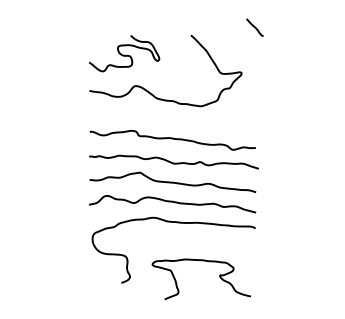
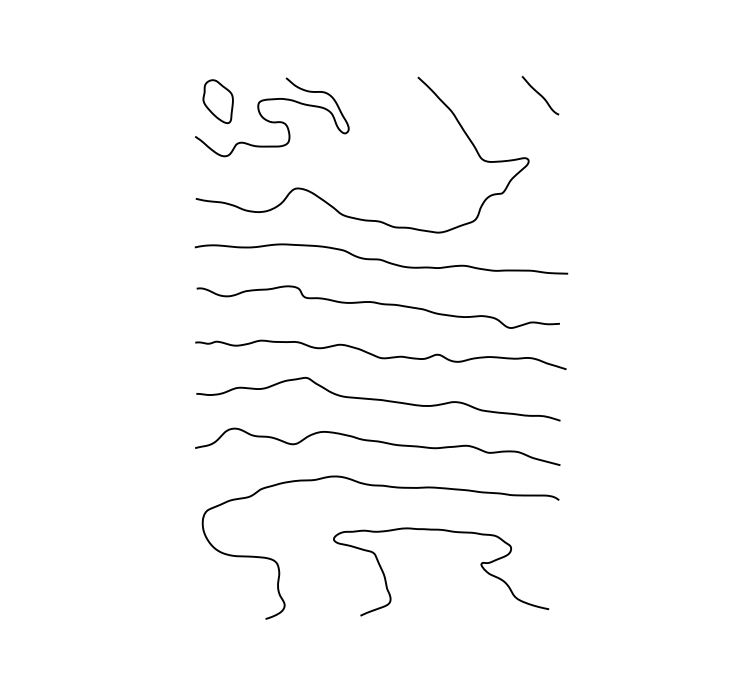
line: (254, 27) -> (539, 95), moved
part: (99, 46) -> (217, 101), added
curve: (173, 117) -> (379, 257), added
curve: (201, 261) -> (440, 532), moved

